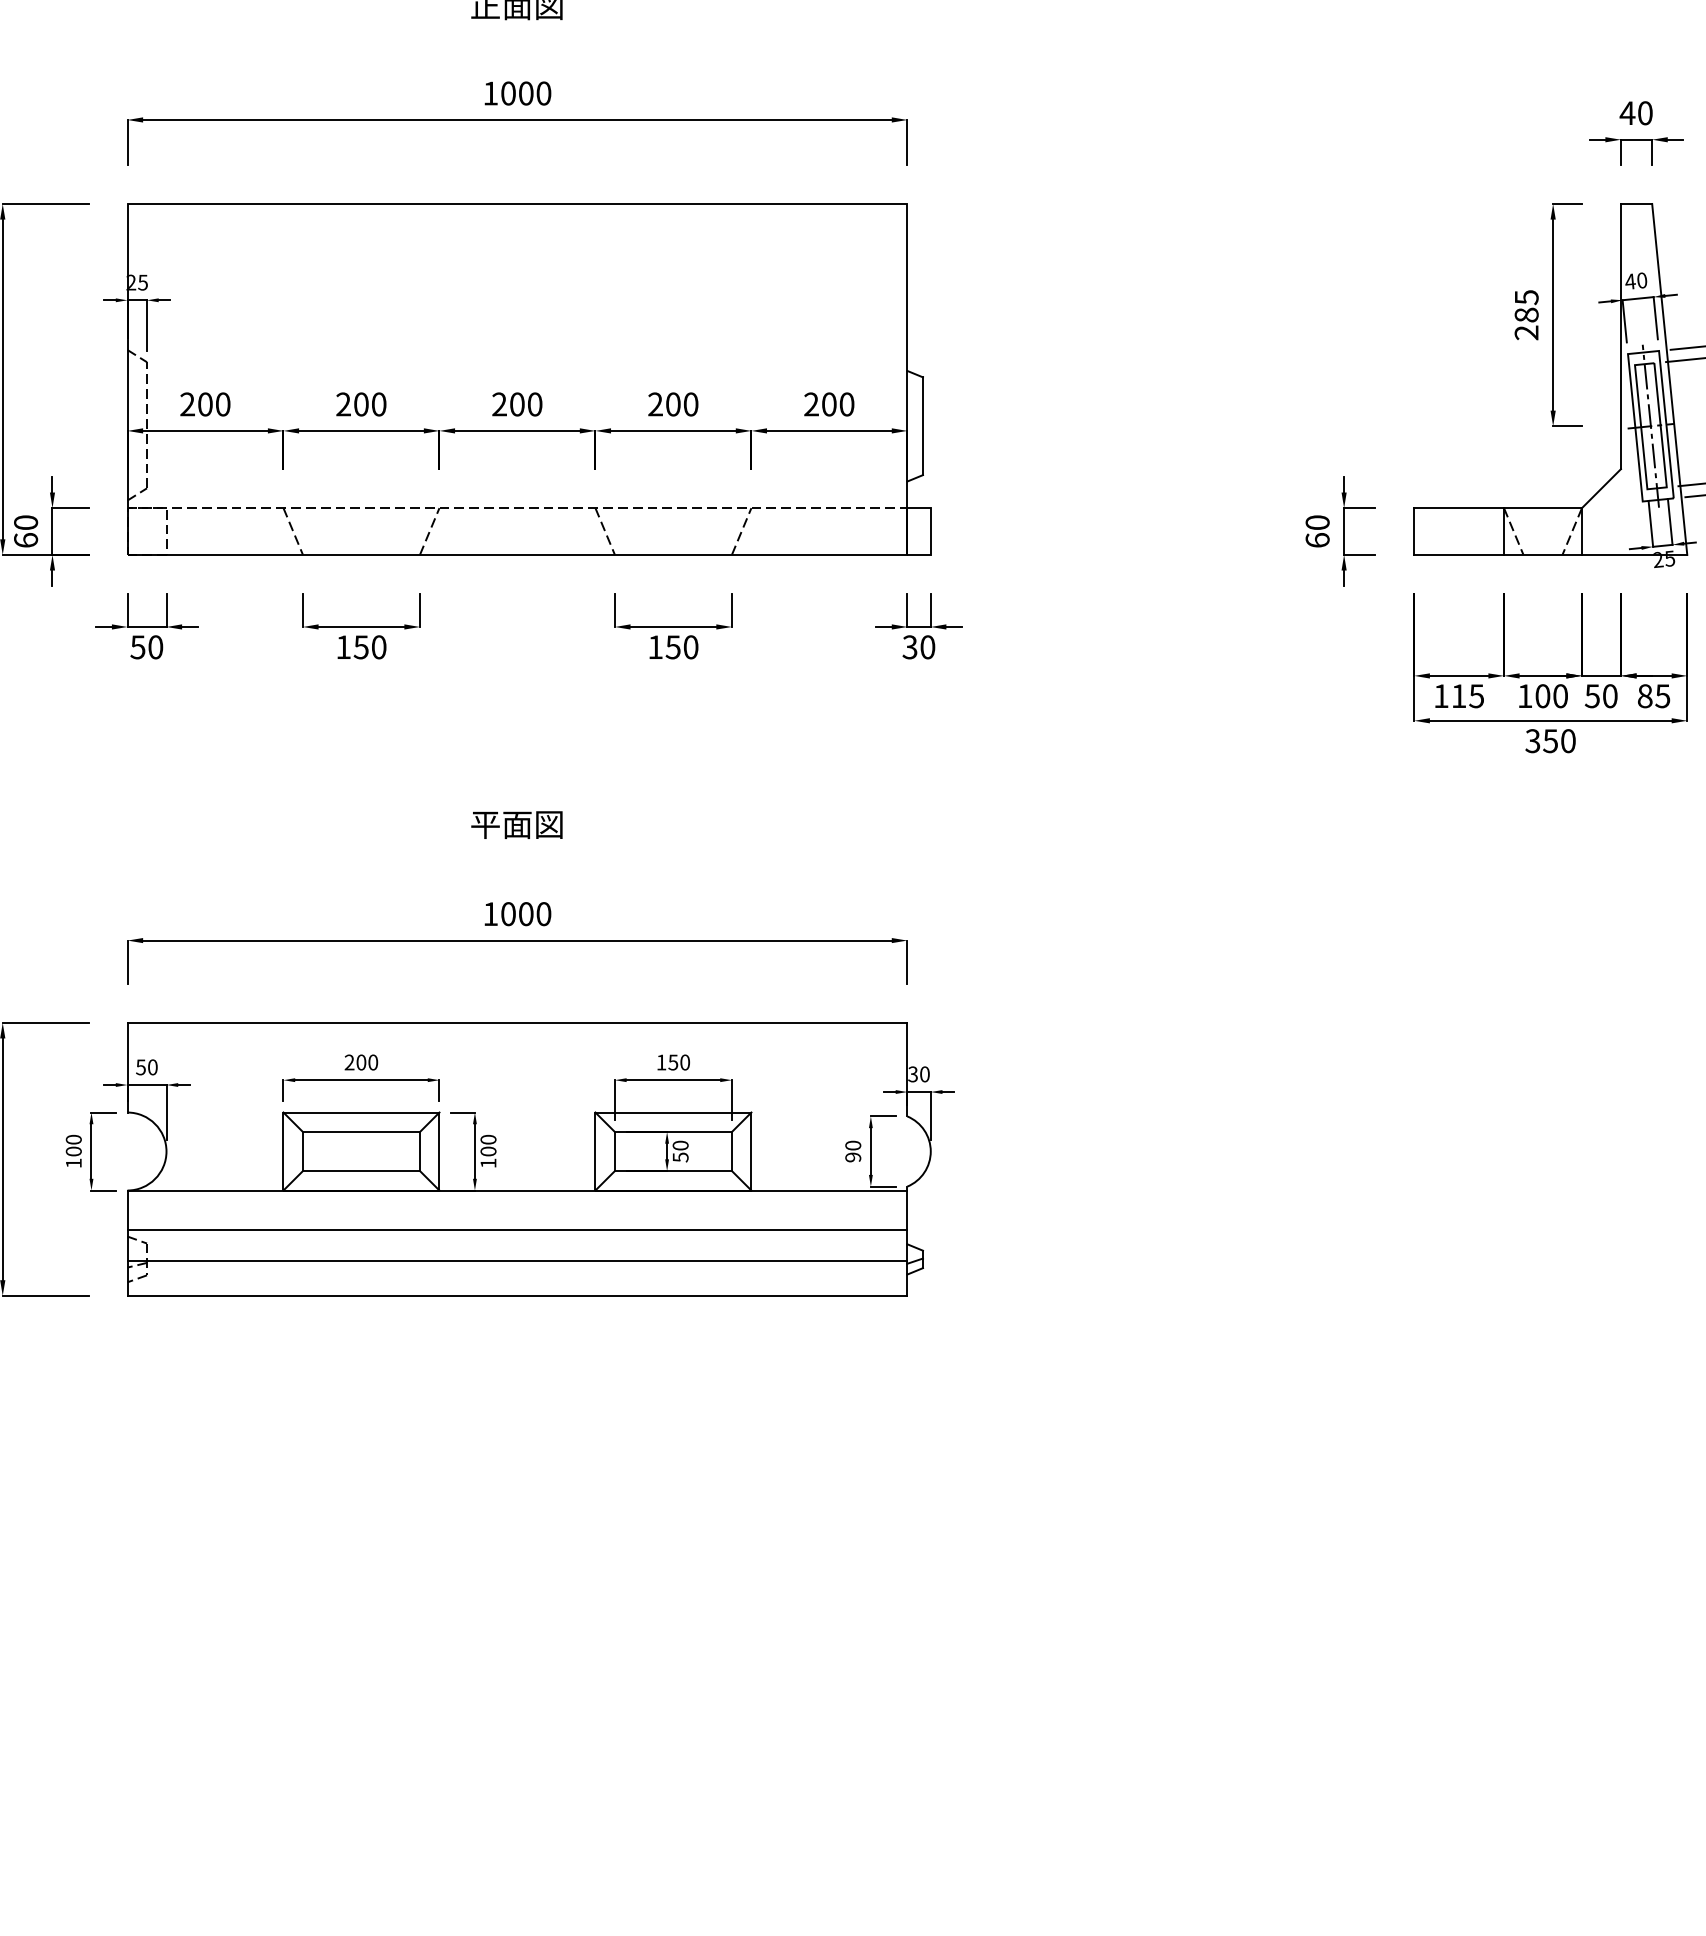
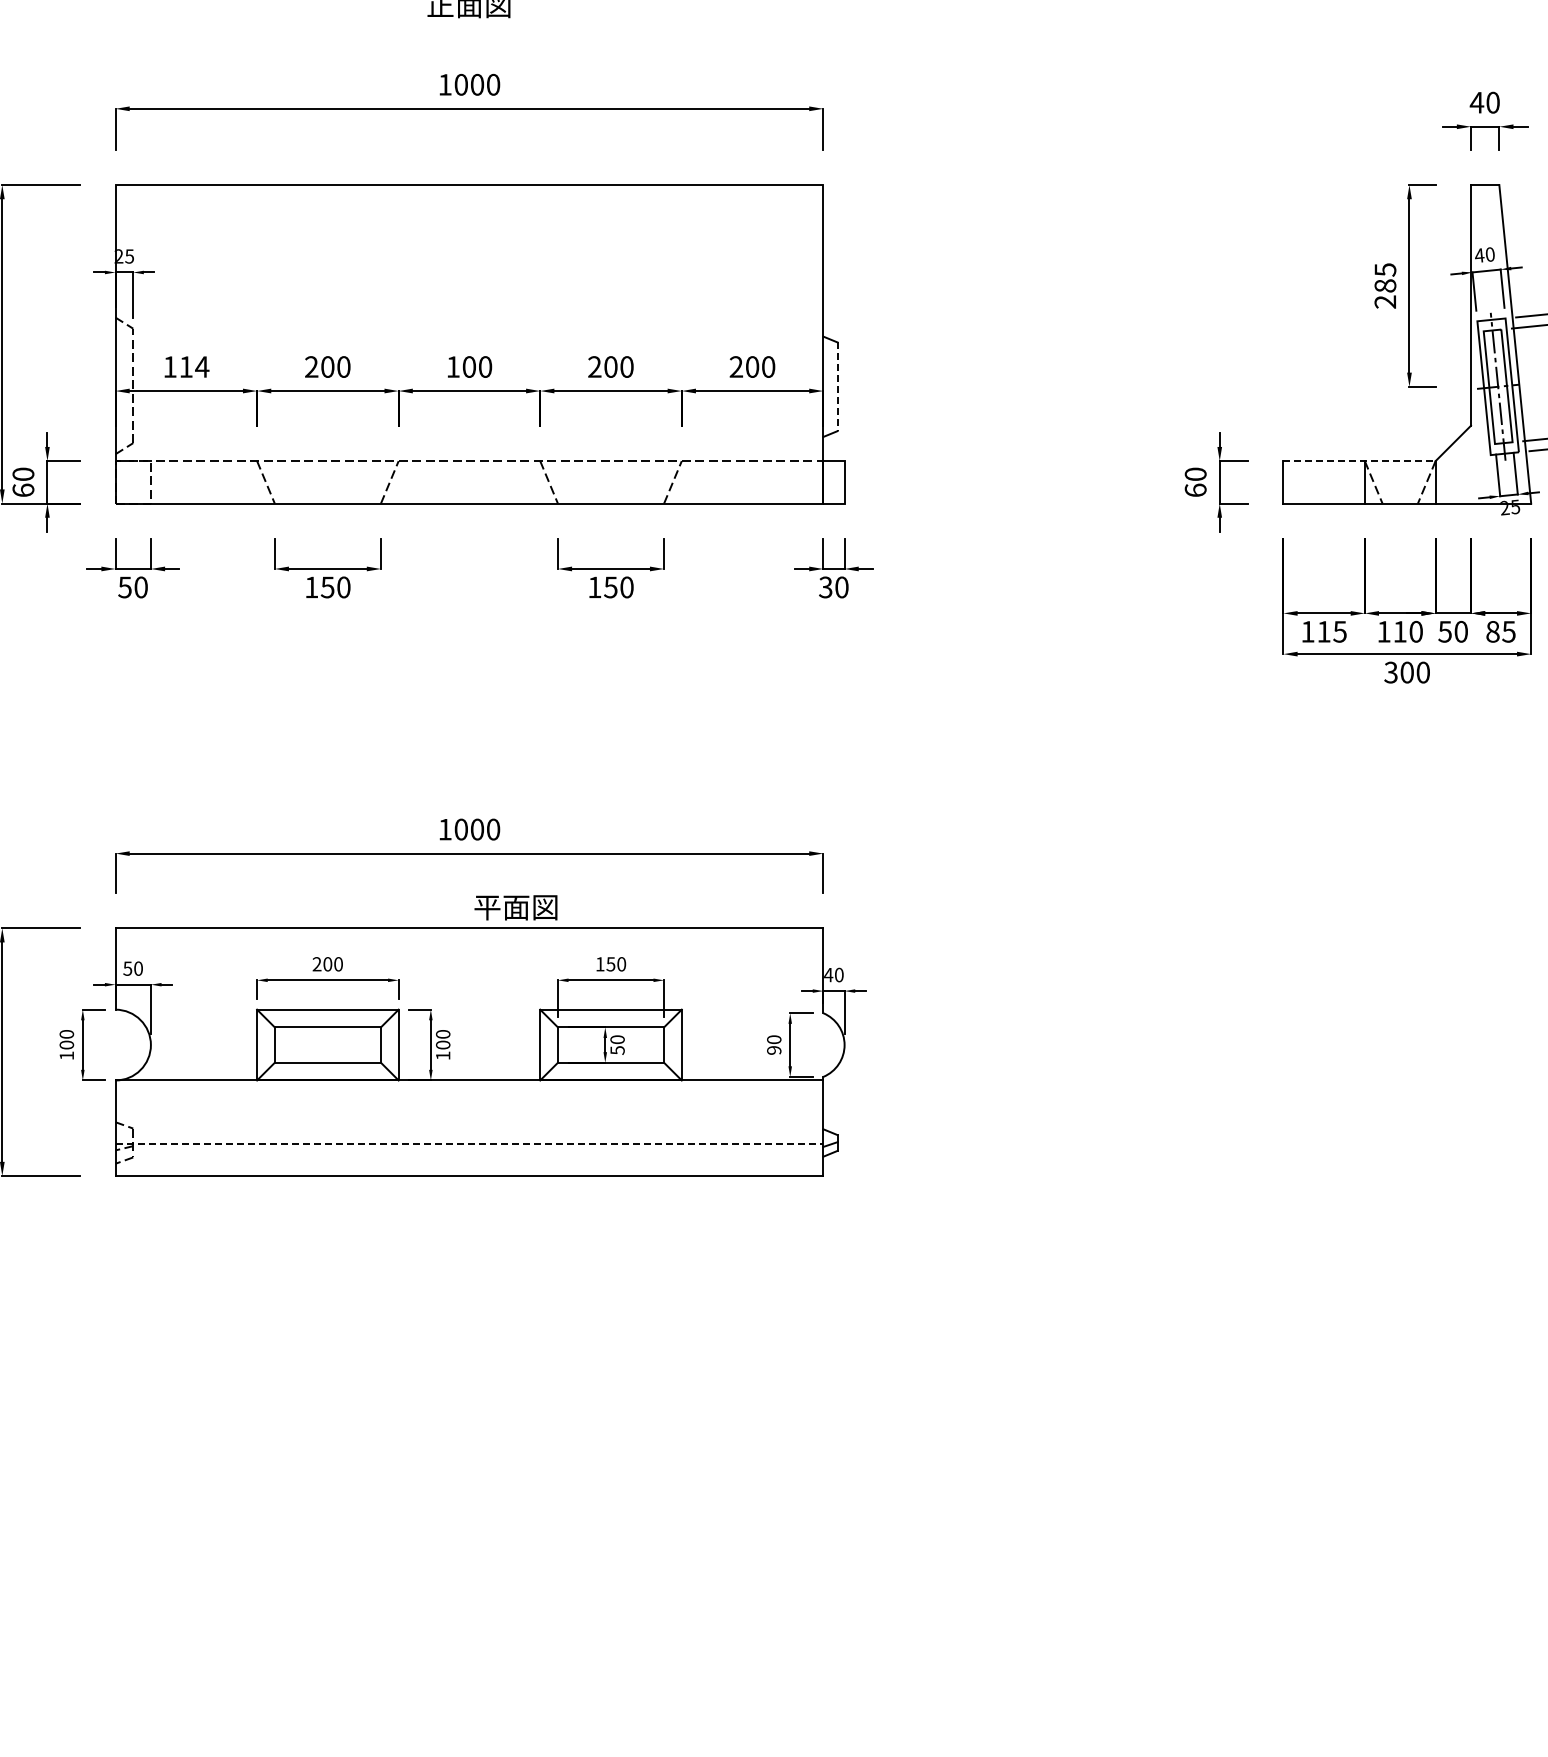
text: (205, 403) -> (186, 366), 200 -> 114
text: (498, 403) -> (452, 366), 200 -> 100
line: (922, 427) -> (837, 387), solid -> dashed
line: (1499, 508) -> (1360, 461), solid -> dashed
text: (1542, 695) -> (1399, 631), 100 -> 110
text: (1549, 741) -> (1406, 672), 350 -> 300
text: (516, 824) -> (515, 907), moved
text: (913, 1073) -> (828, 974), 30 -> 40
line: (517, 1229) -> (469, 1115), removed
line: (517, 1261) -> (469, 1144), solid -> dashed

